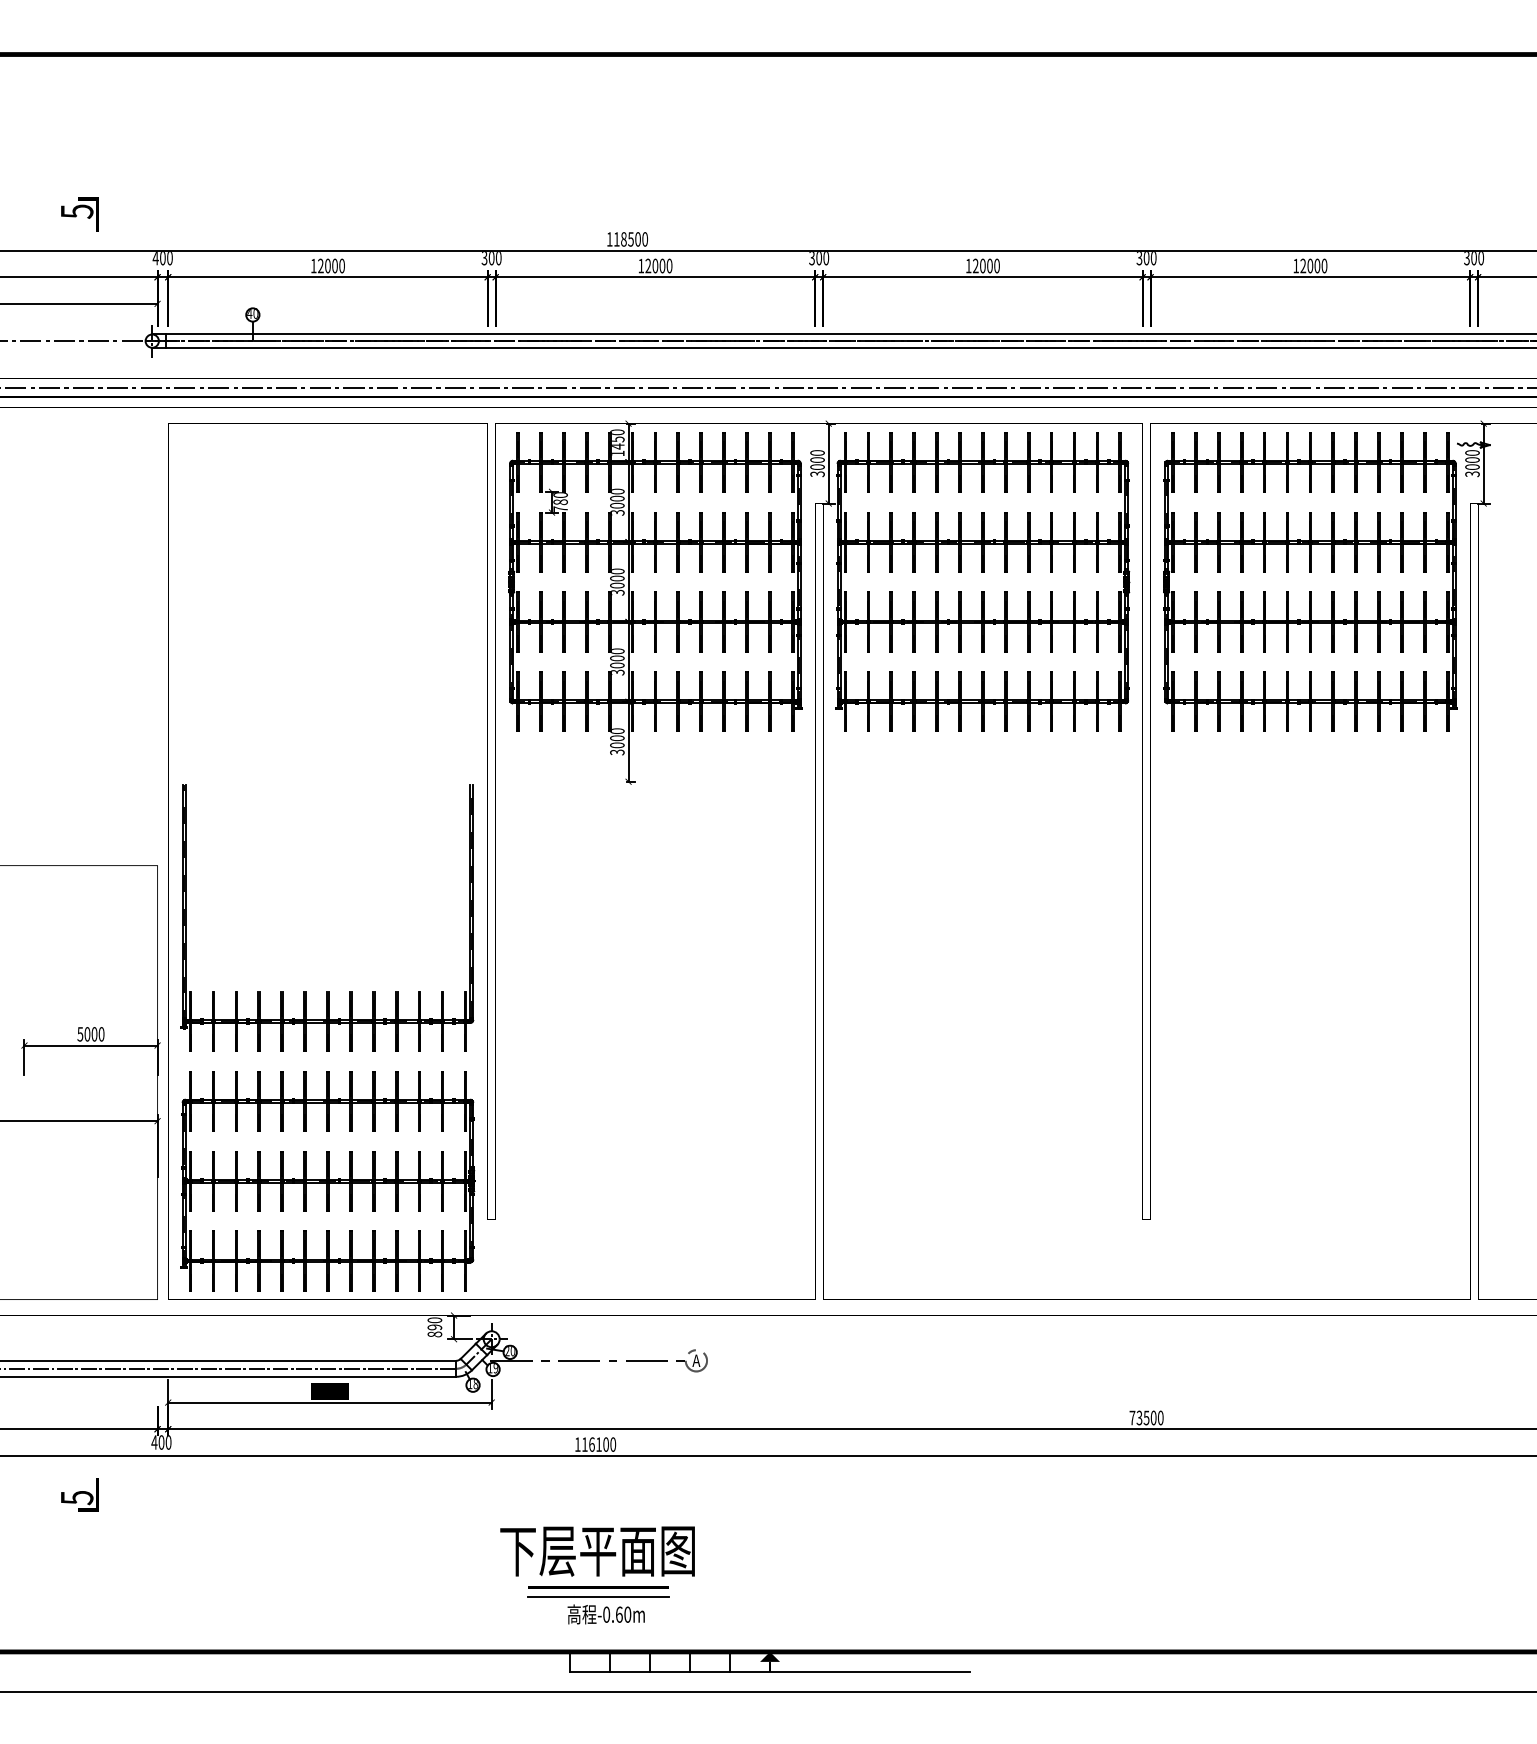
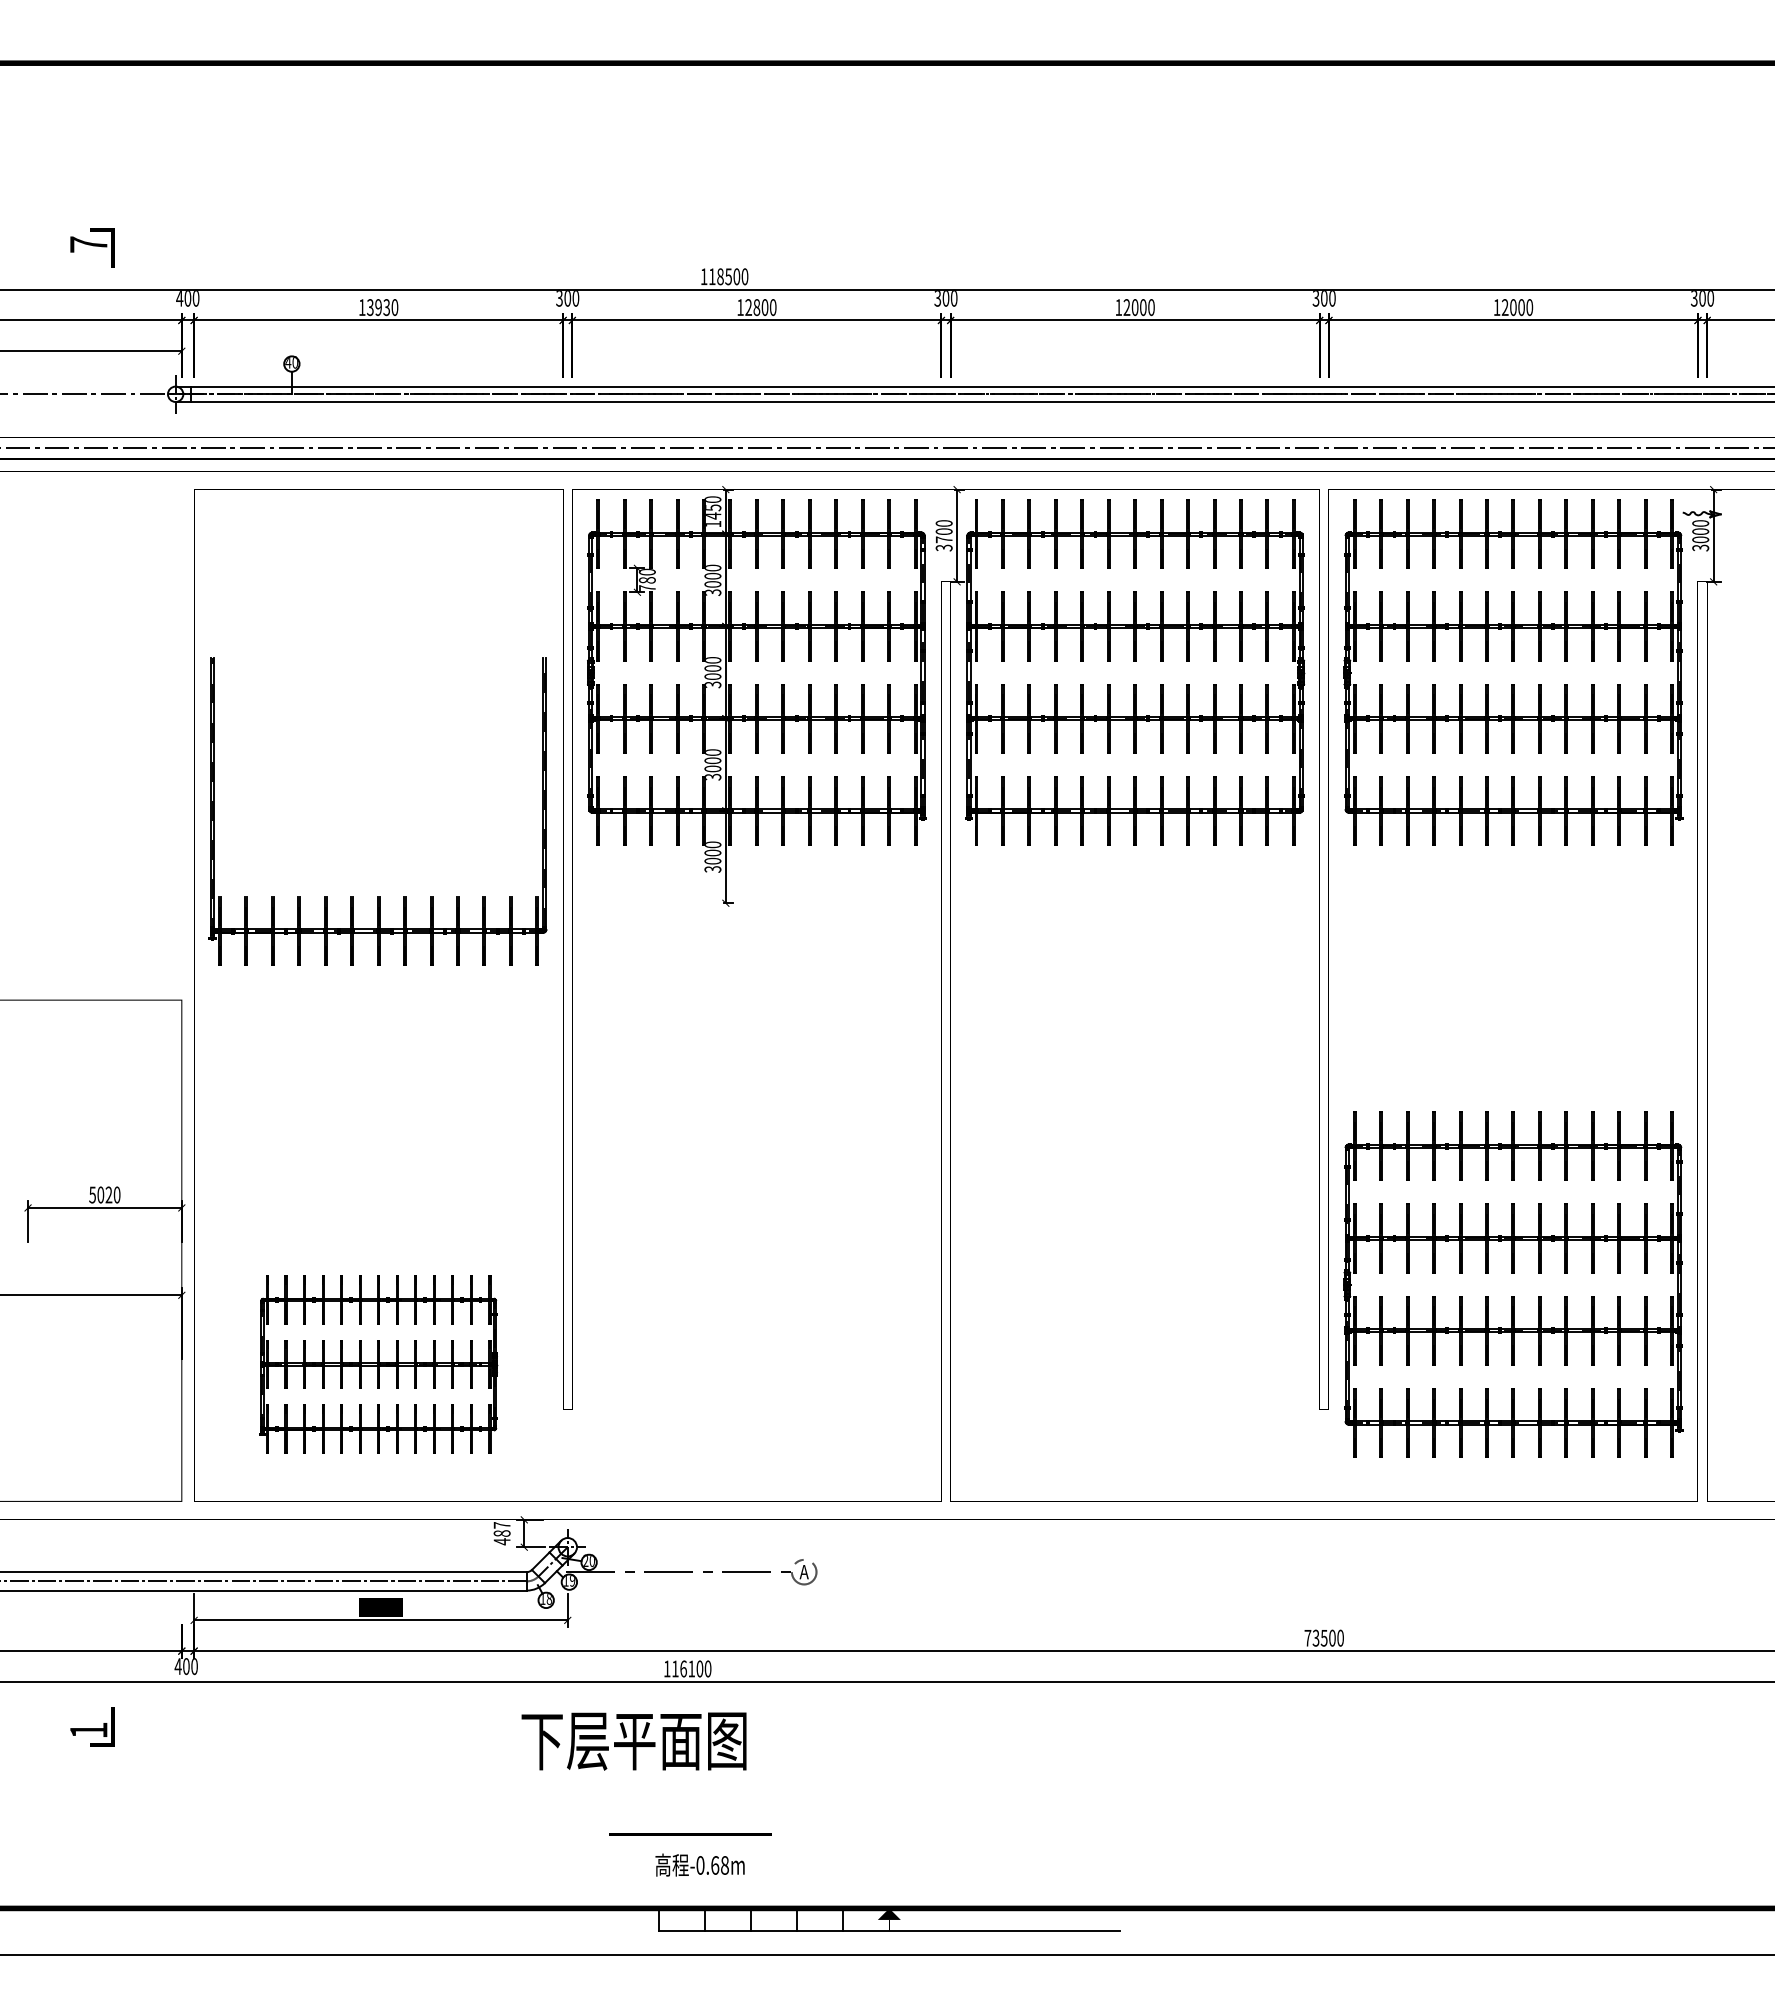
text: (76, 211) -> (88, 244), 5 -> 7
text: (327, 266) -> (378, 307), 12000 -> 13930
text: (655, 266) -> (756, 307), 12000 -> 12800
text: (816, 466) -> (943, 539), 3000 -> 3700
part: (326, 991) -> (377, 896), moved
text: (94, 1033) -> (108, 1194), 5000 -> 5020
part: (1310, 1111) -> (1513, 1284), added
part: (327, 1181) -> (378, 1364), size x0.7
text: (434, 1327) -> (501, 1533), 890 -> 487
text: (76, 1497) -> (88, 1730), 5 -> 1
text: (597, 1551) -> (633, 1741), moved
line: (597, 1596) -> (690, 1844), removed
text: (627, 1614) -> (724, 1865), -0.60m -> -0.68m

